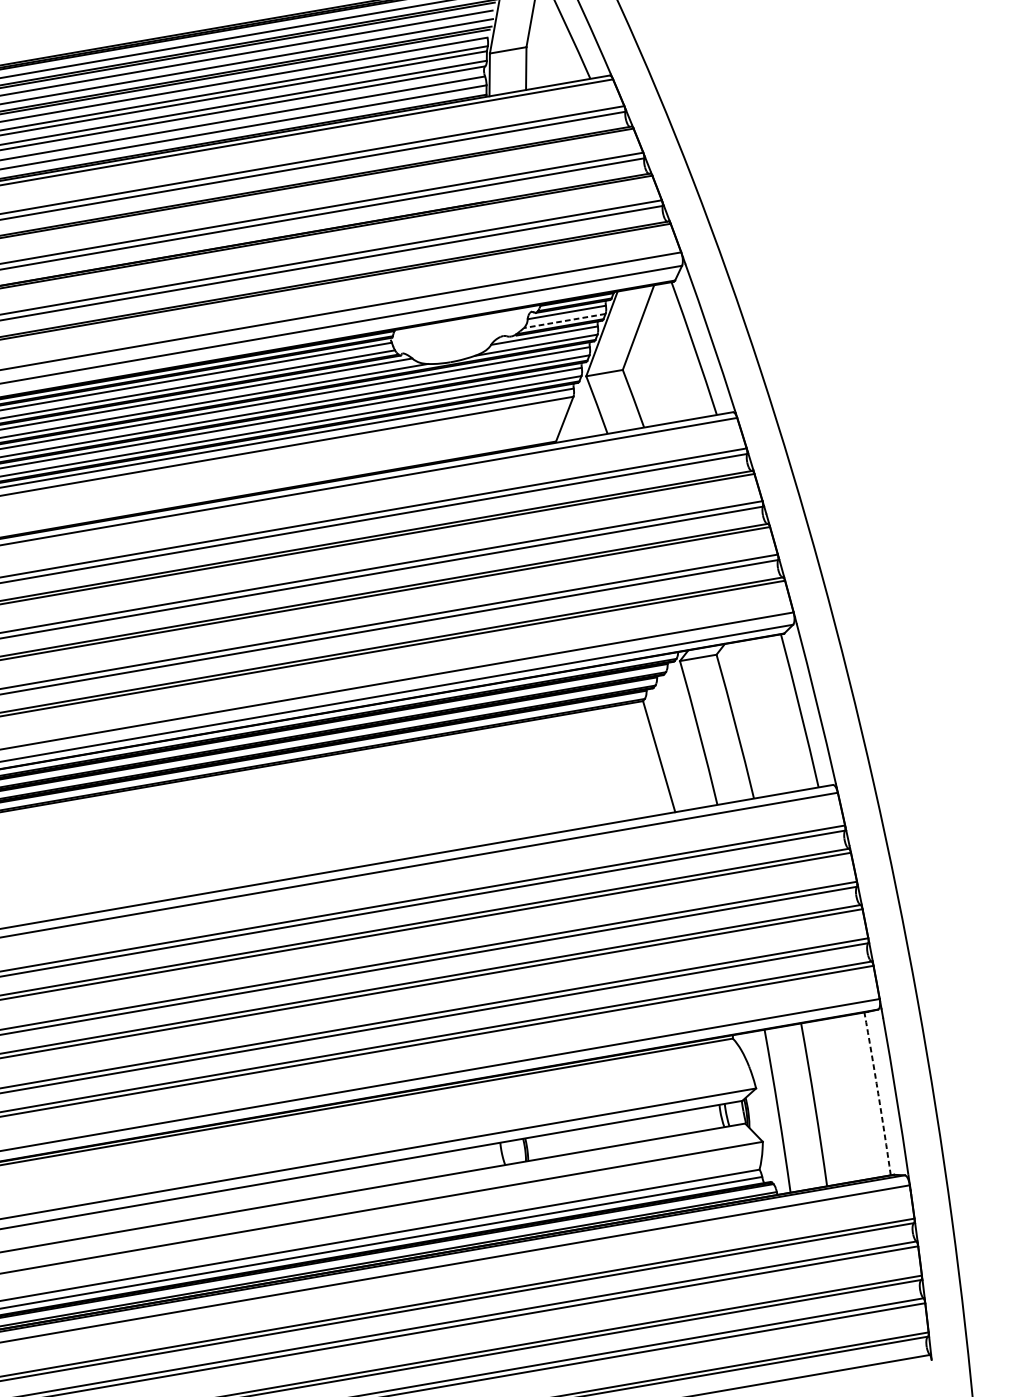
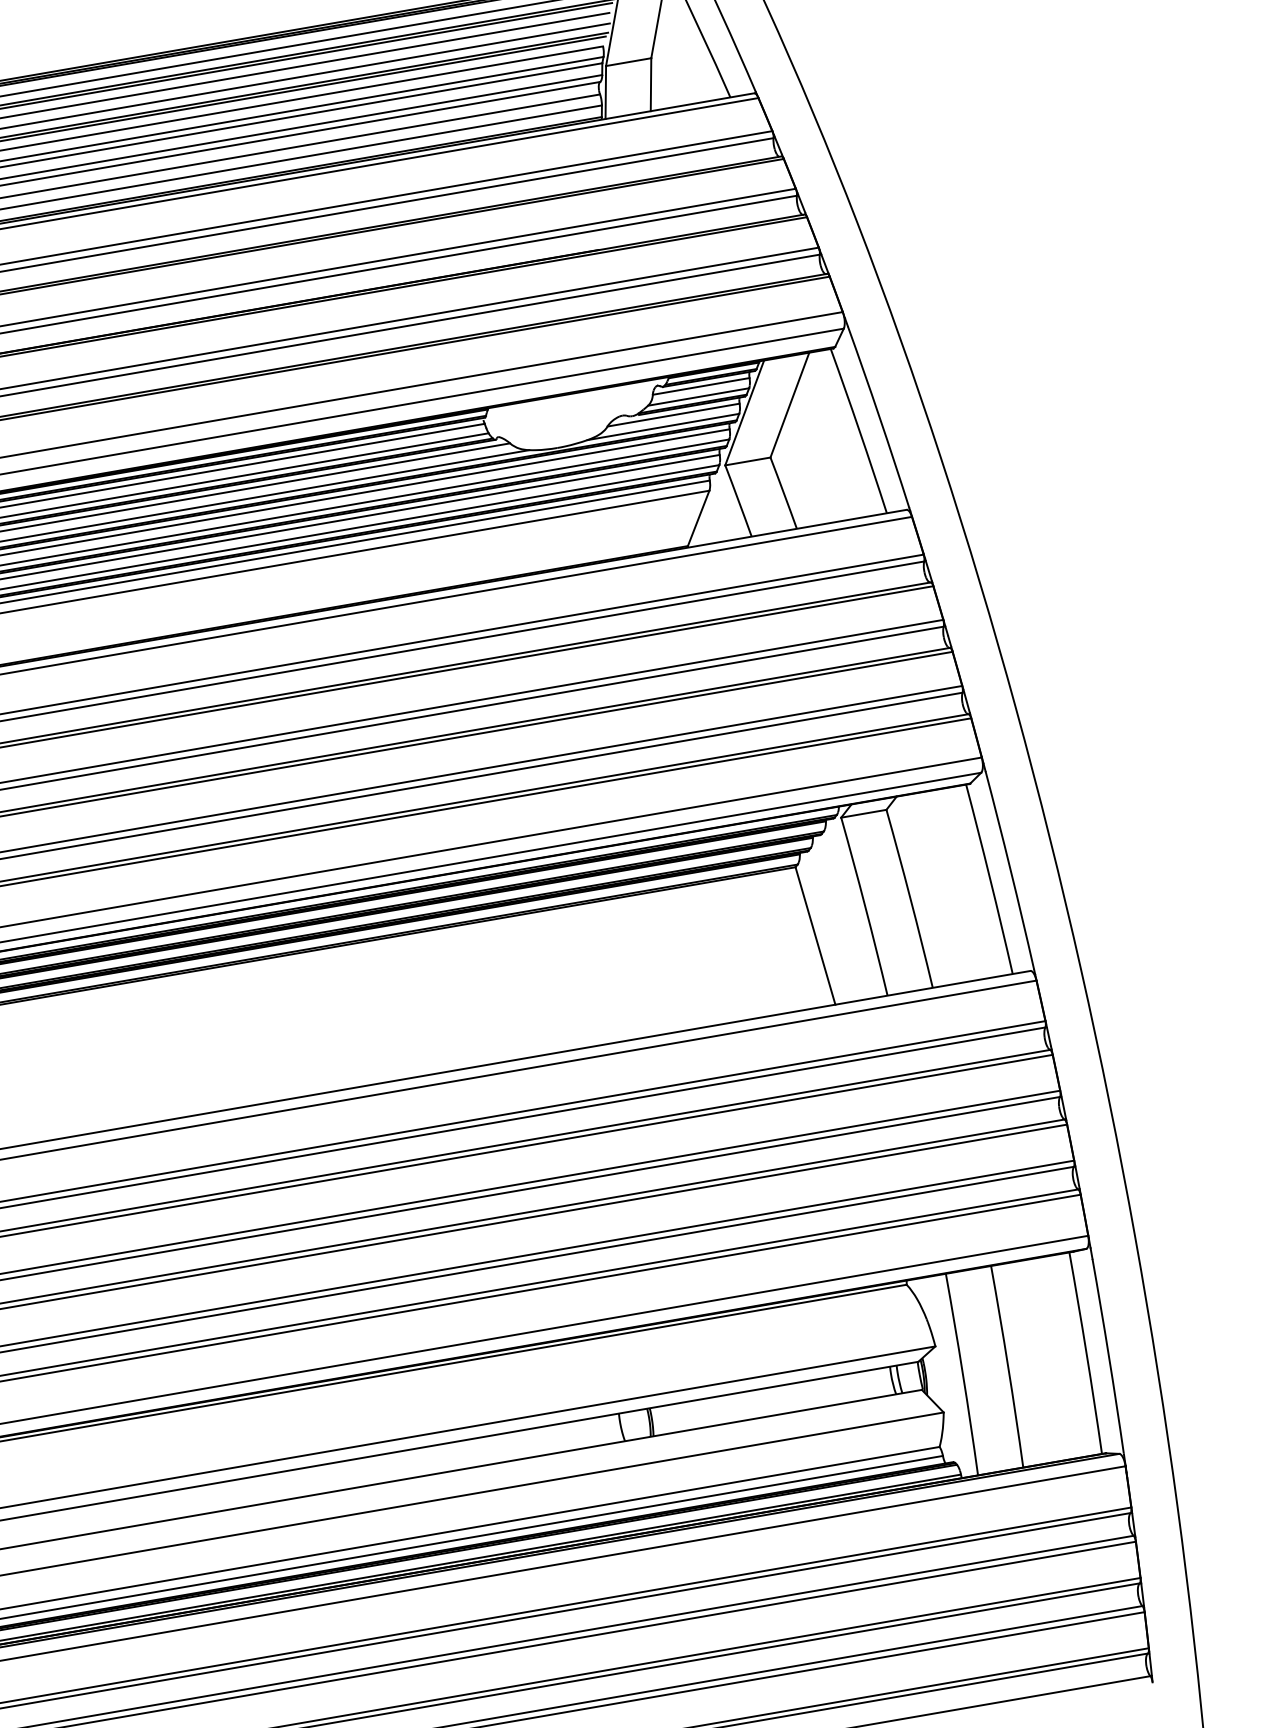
line: (564, 321) -> (698, 397), dashed -> solid
arc: (878, 1094) -> (1086, 1353), dashed -> solid

